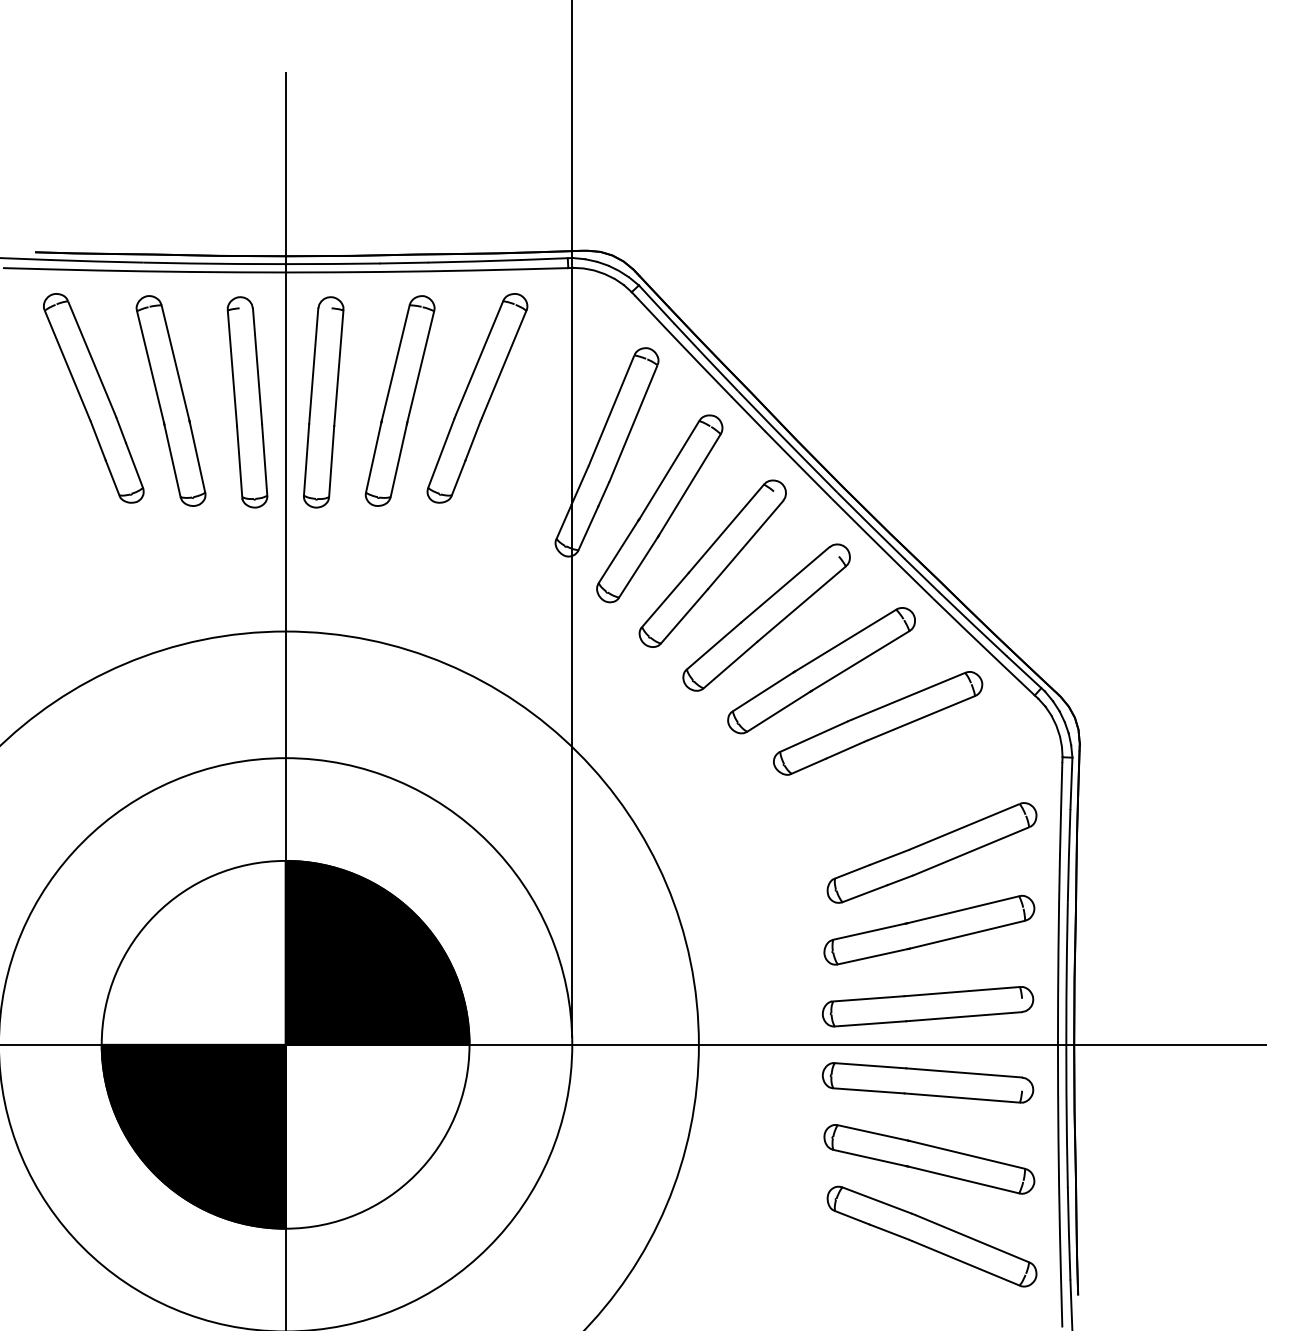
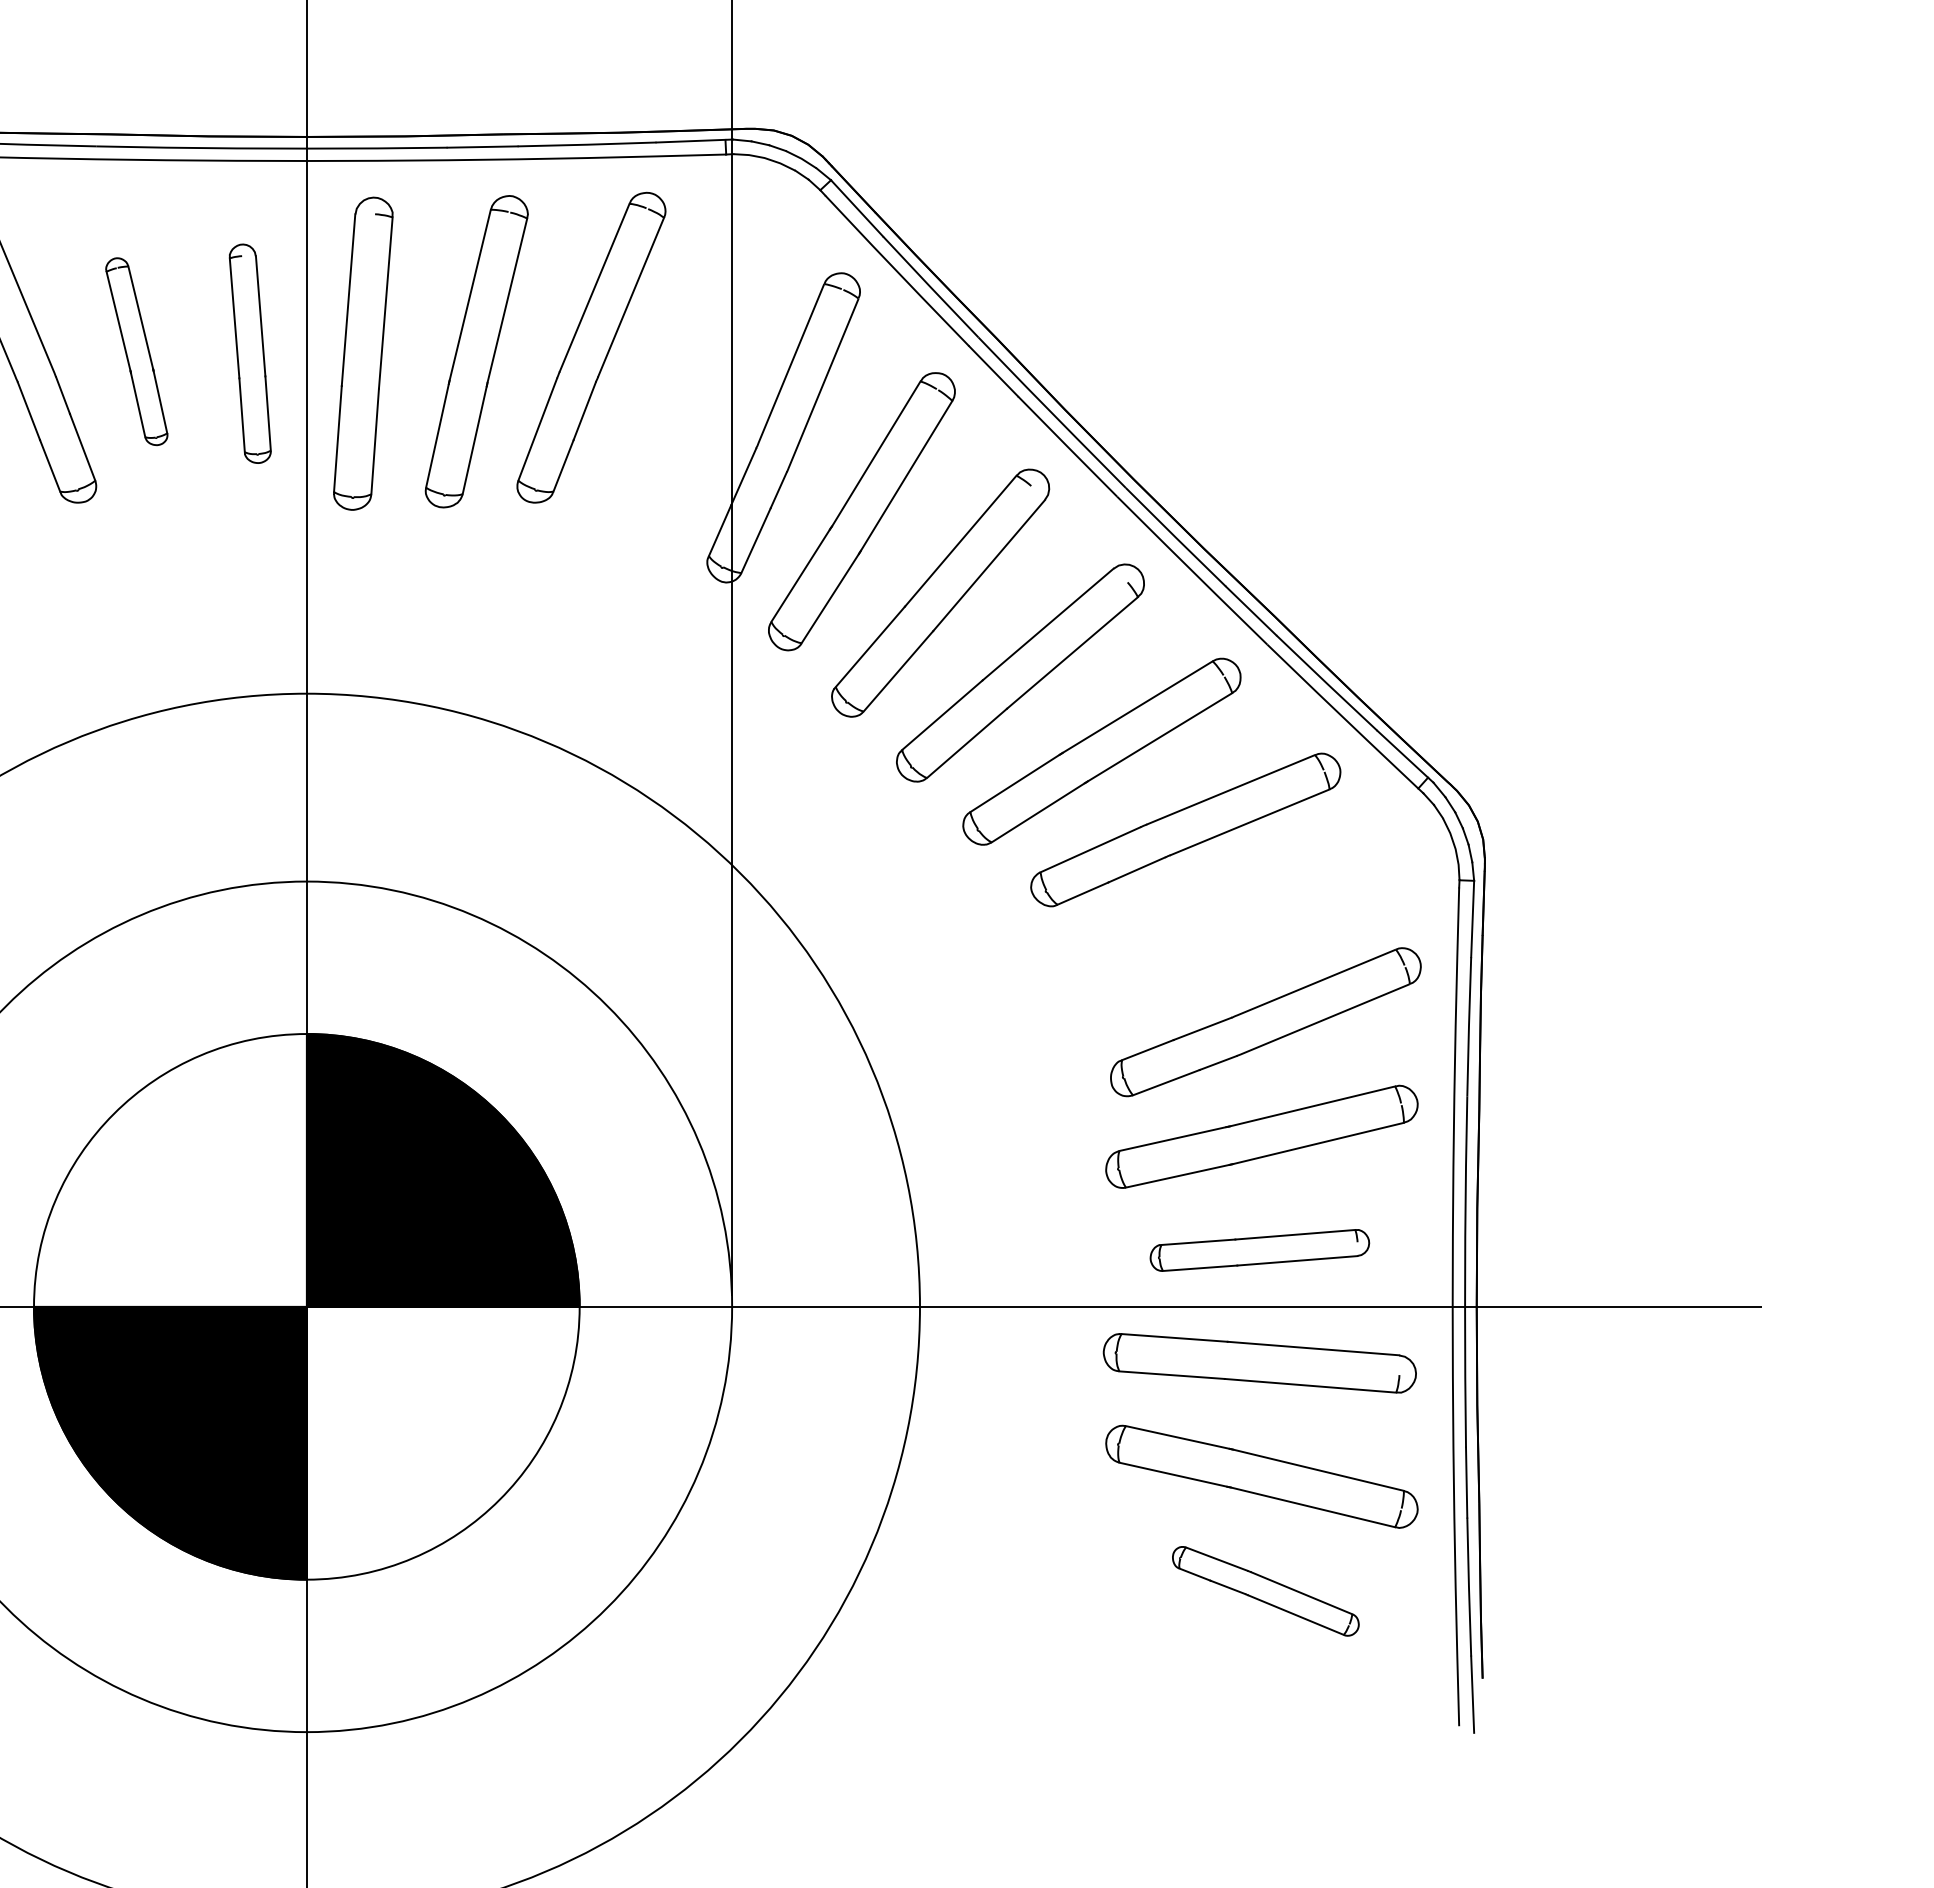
part: (170, 400) -> (136, 350), size x0.6
part: (247, 402) -> (250, 353), size x0.7
part: (927, 1006) -> (1259, 1250), size x0.7
part: (931, 1236) -> (1265, 1591), size x0.6

